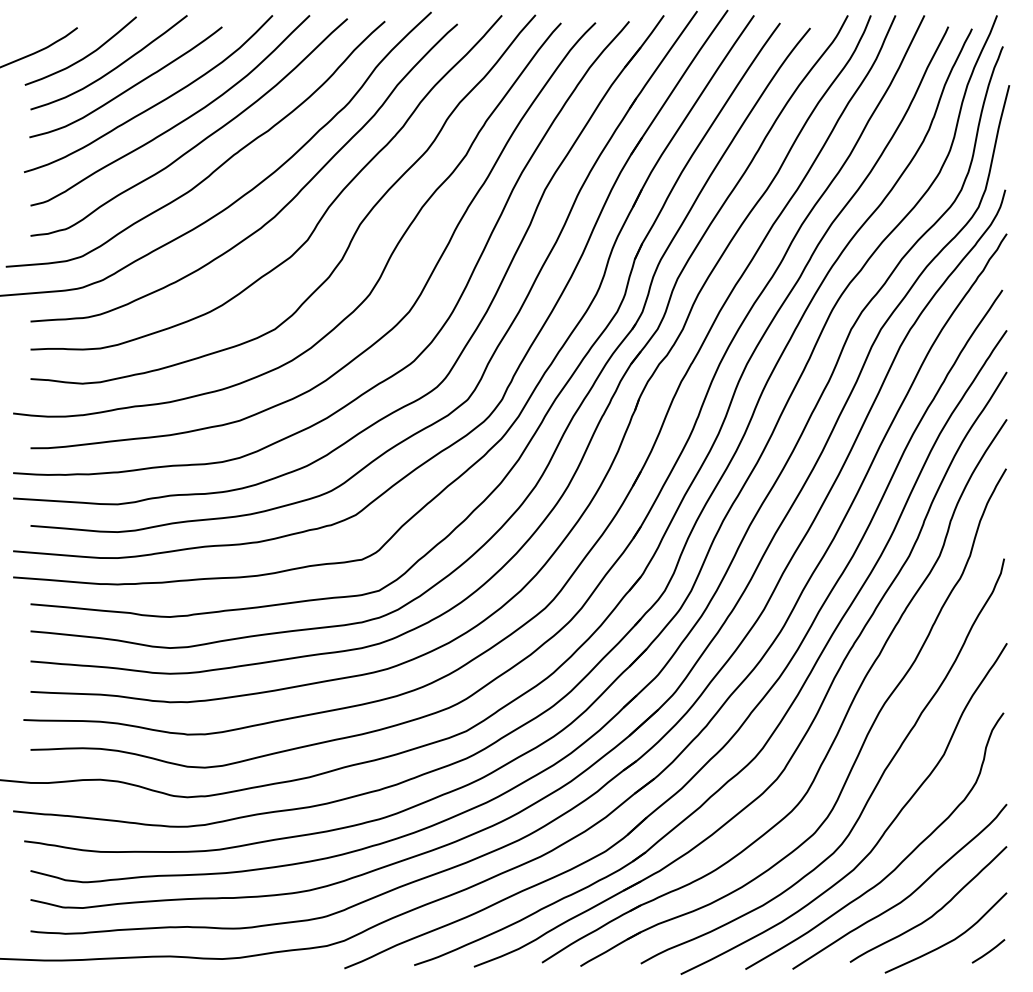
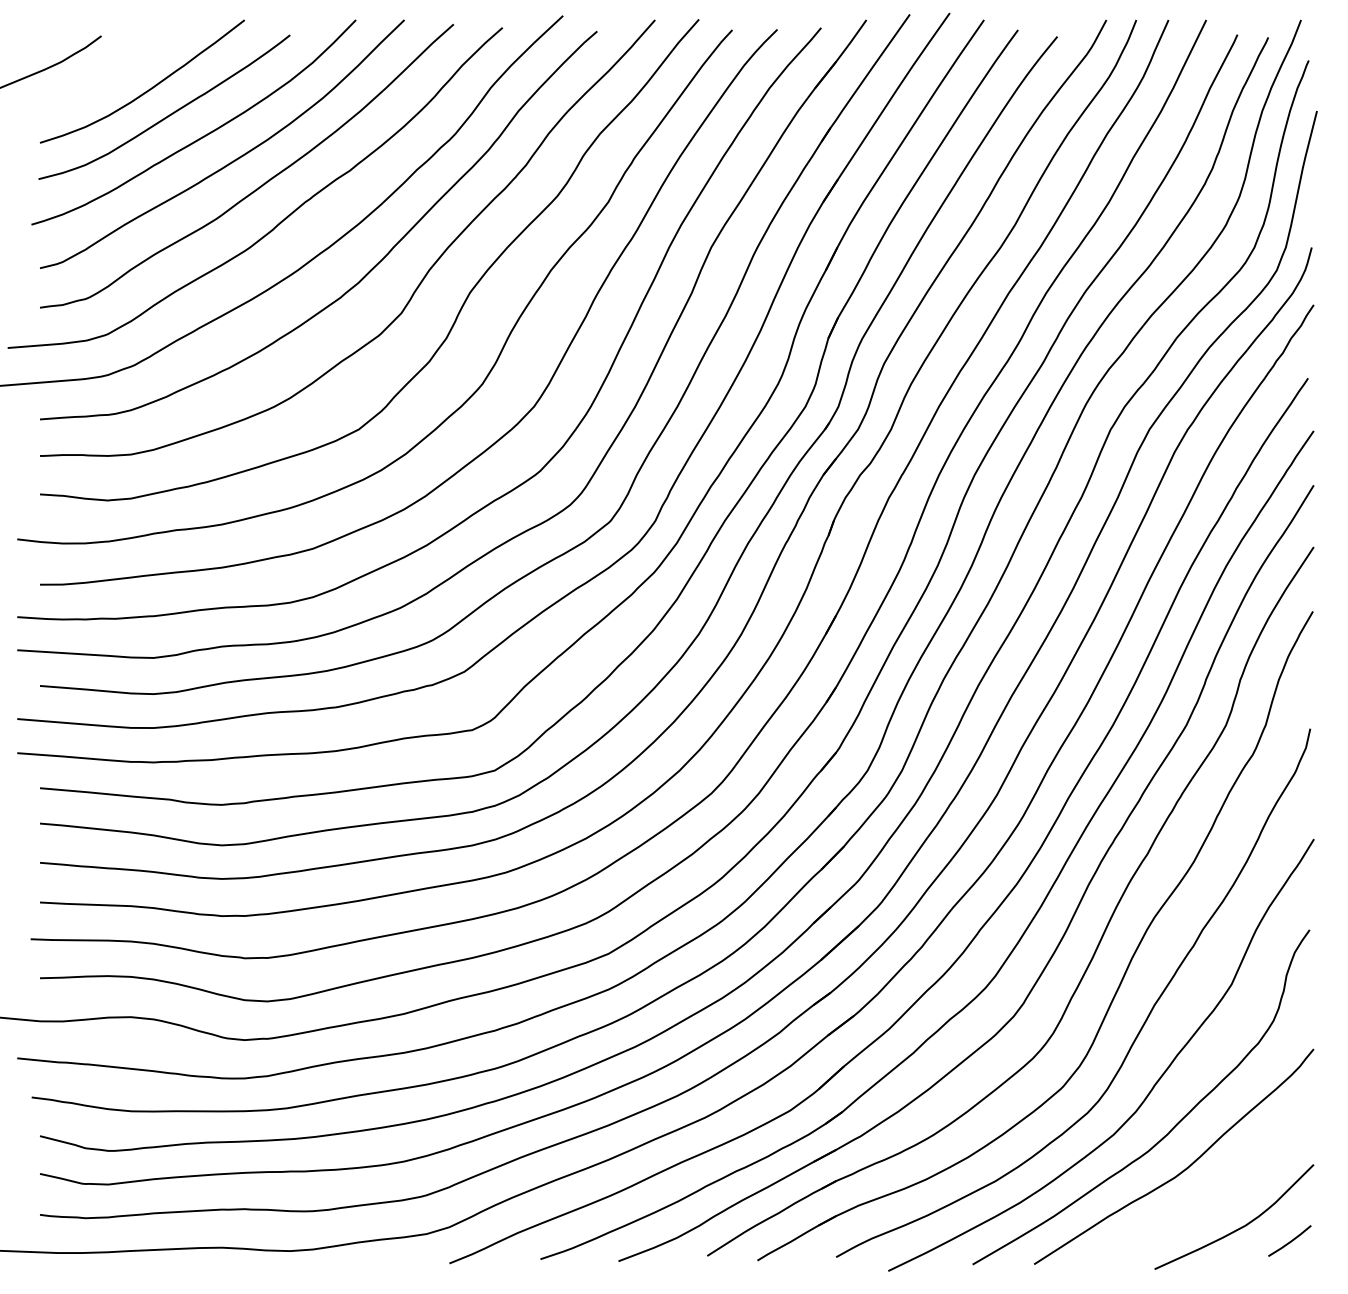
curve: (85, 56) -> (111, 73), removed
curve: (936, 911) -> (1221, 1189), removed

